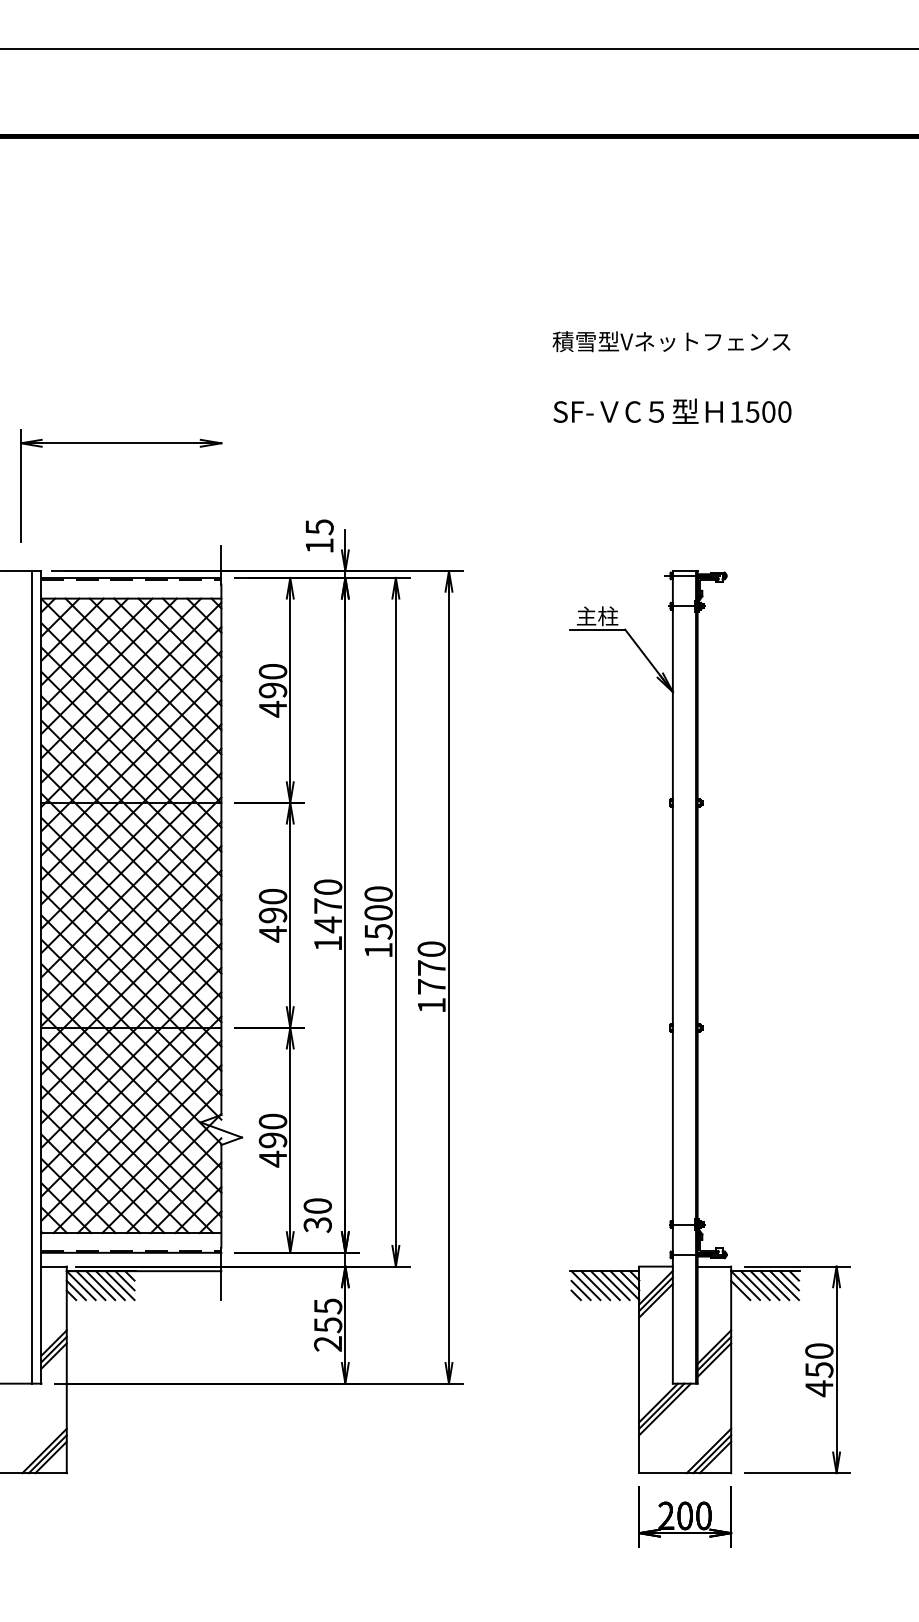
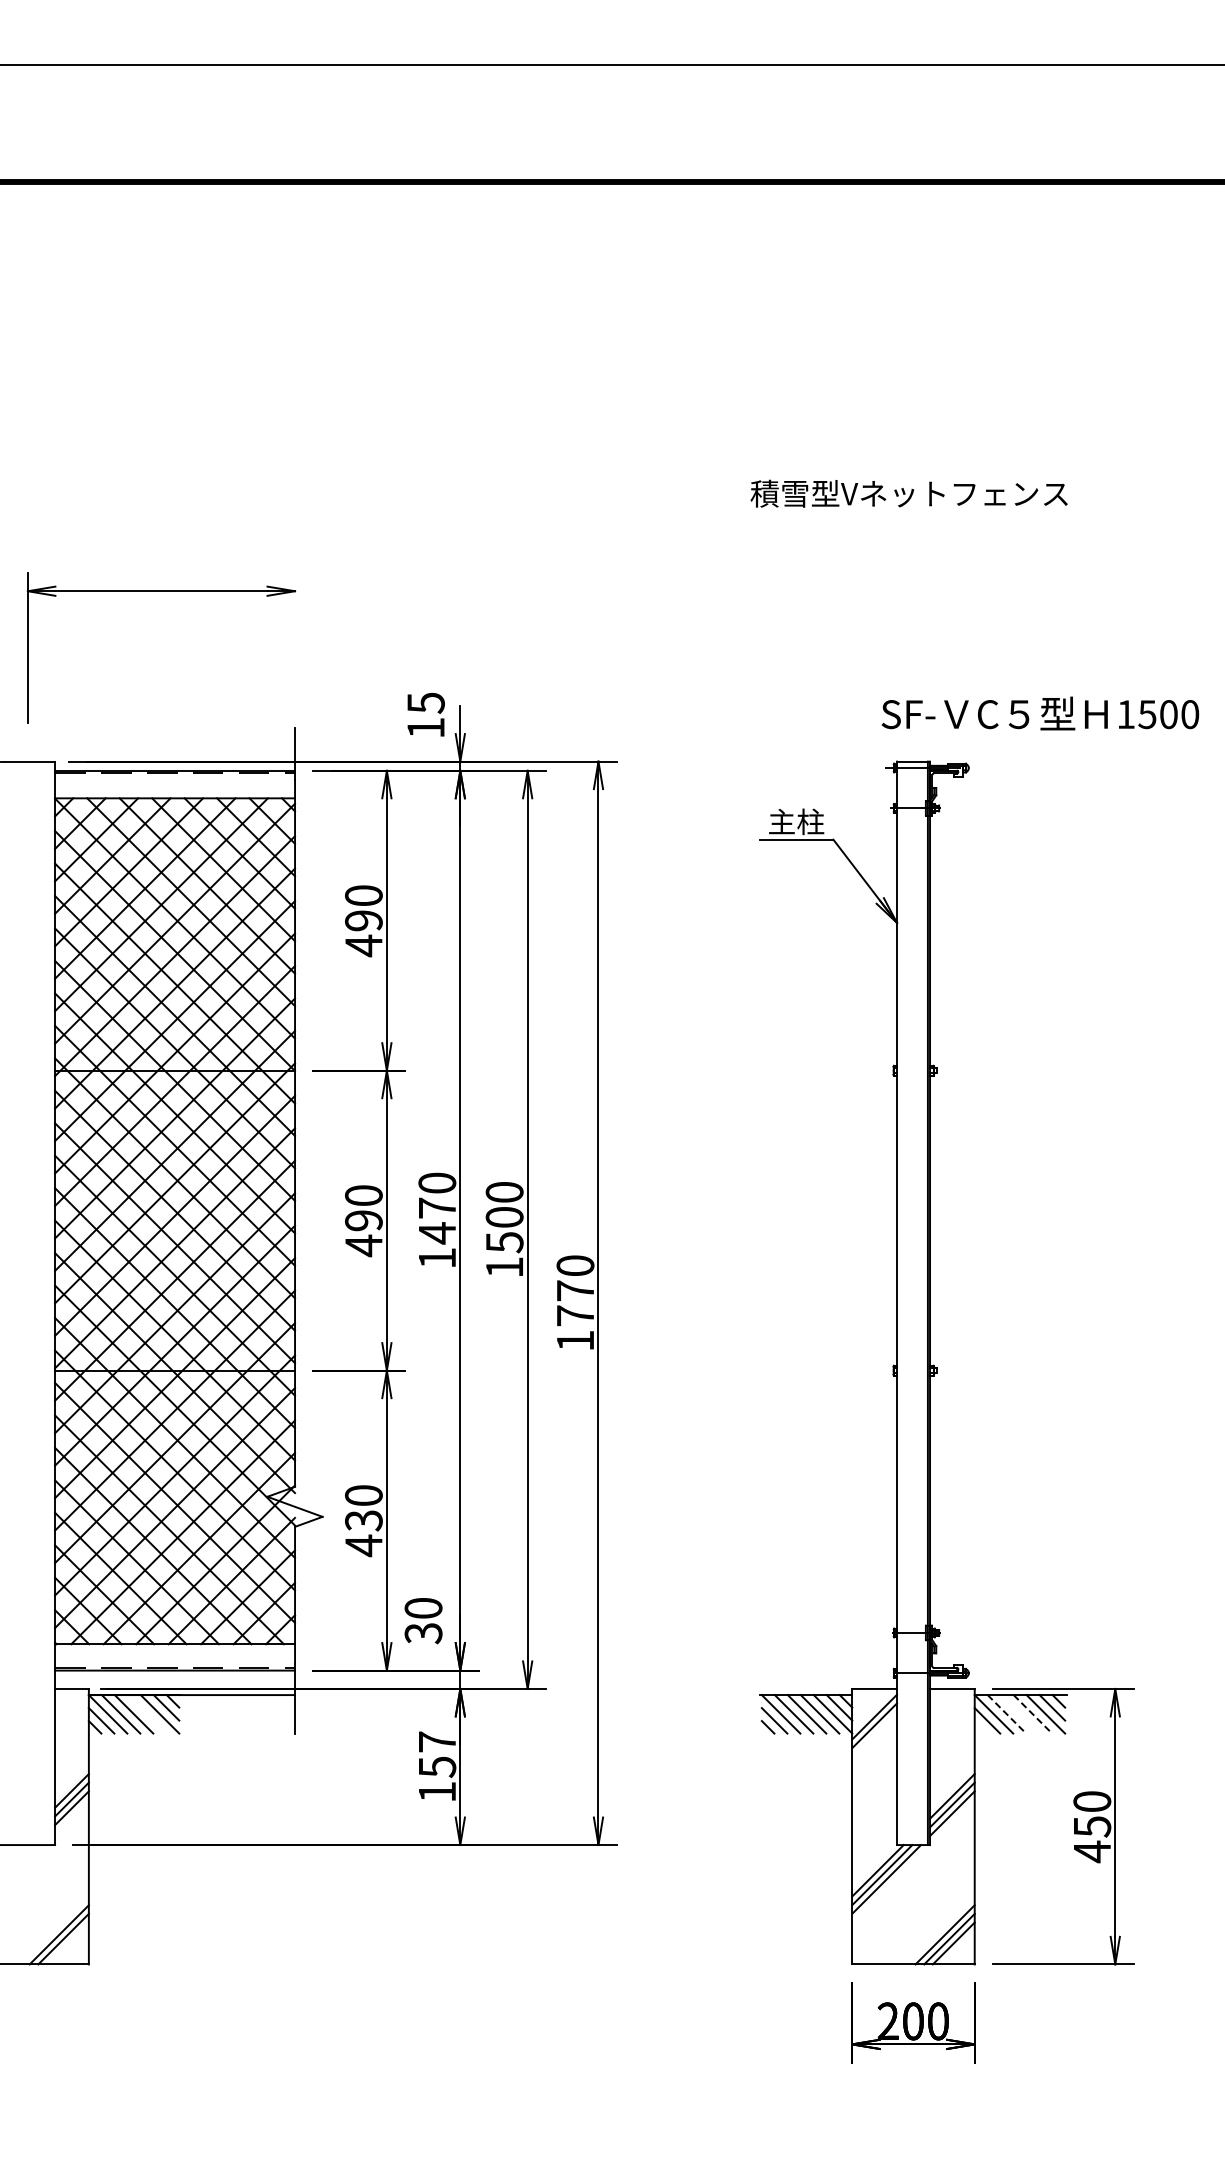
text: (671, 341) -> (908, 493), moved
text: (672, 411) -> (1040, 713), moved
line: (32, 977) -> (43, 1303), removed
text: (272, 1140) -> (363, 1520), 490 -> 430
line: (110, 1285) -> (146, 1714), removed
line: (755, 1285) -> (1007, 1714), solid -> dashed
line: (764, 1285) -> (1019, 1714), removed
line: (775, 1285) -> (1033, 1714), solid -> dashed
line: (656, 1300) -> (874, 1734), removed
text: (328, 1324) -> (437, 1766), 255 -> 157
line: (50, 1457) -> (67, 1943), removed

